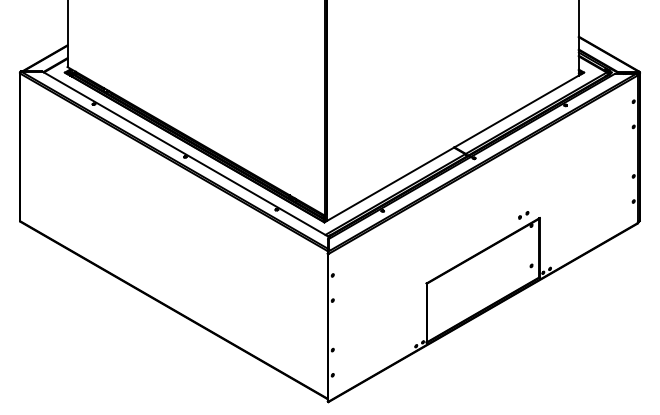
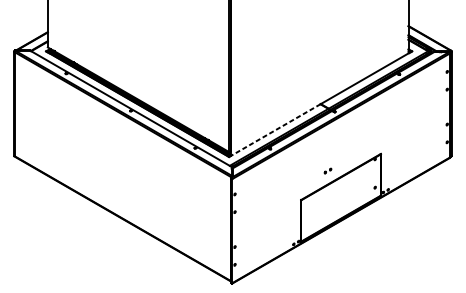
line: (389, 185) -> (274, 130), solid -> dashed
part: (523, 215) -> (327, 171), moved

